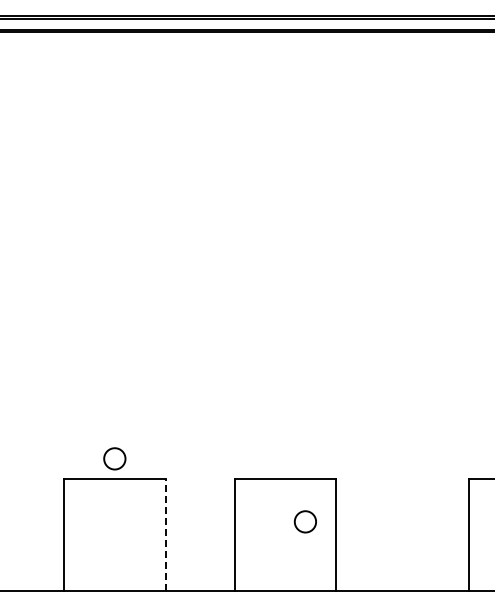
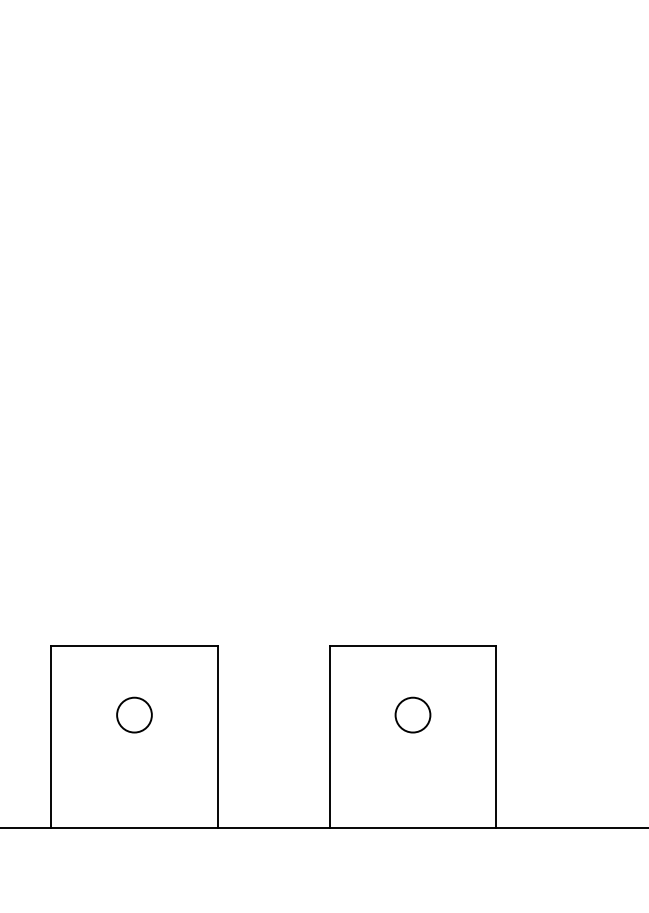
circle: (114, 458) -> (133, 714), moved
circle: (304, 521) -> (411, 714), moved
line: (165, 535) -> (217, 737), dashed -> solid

